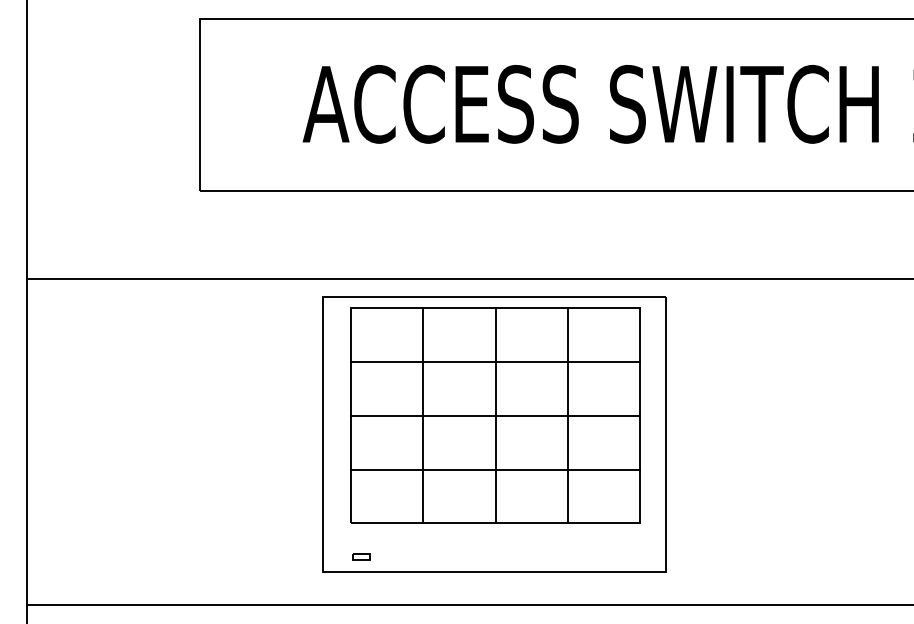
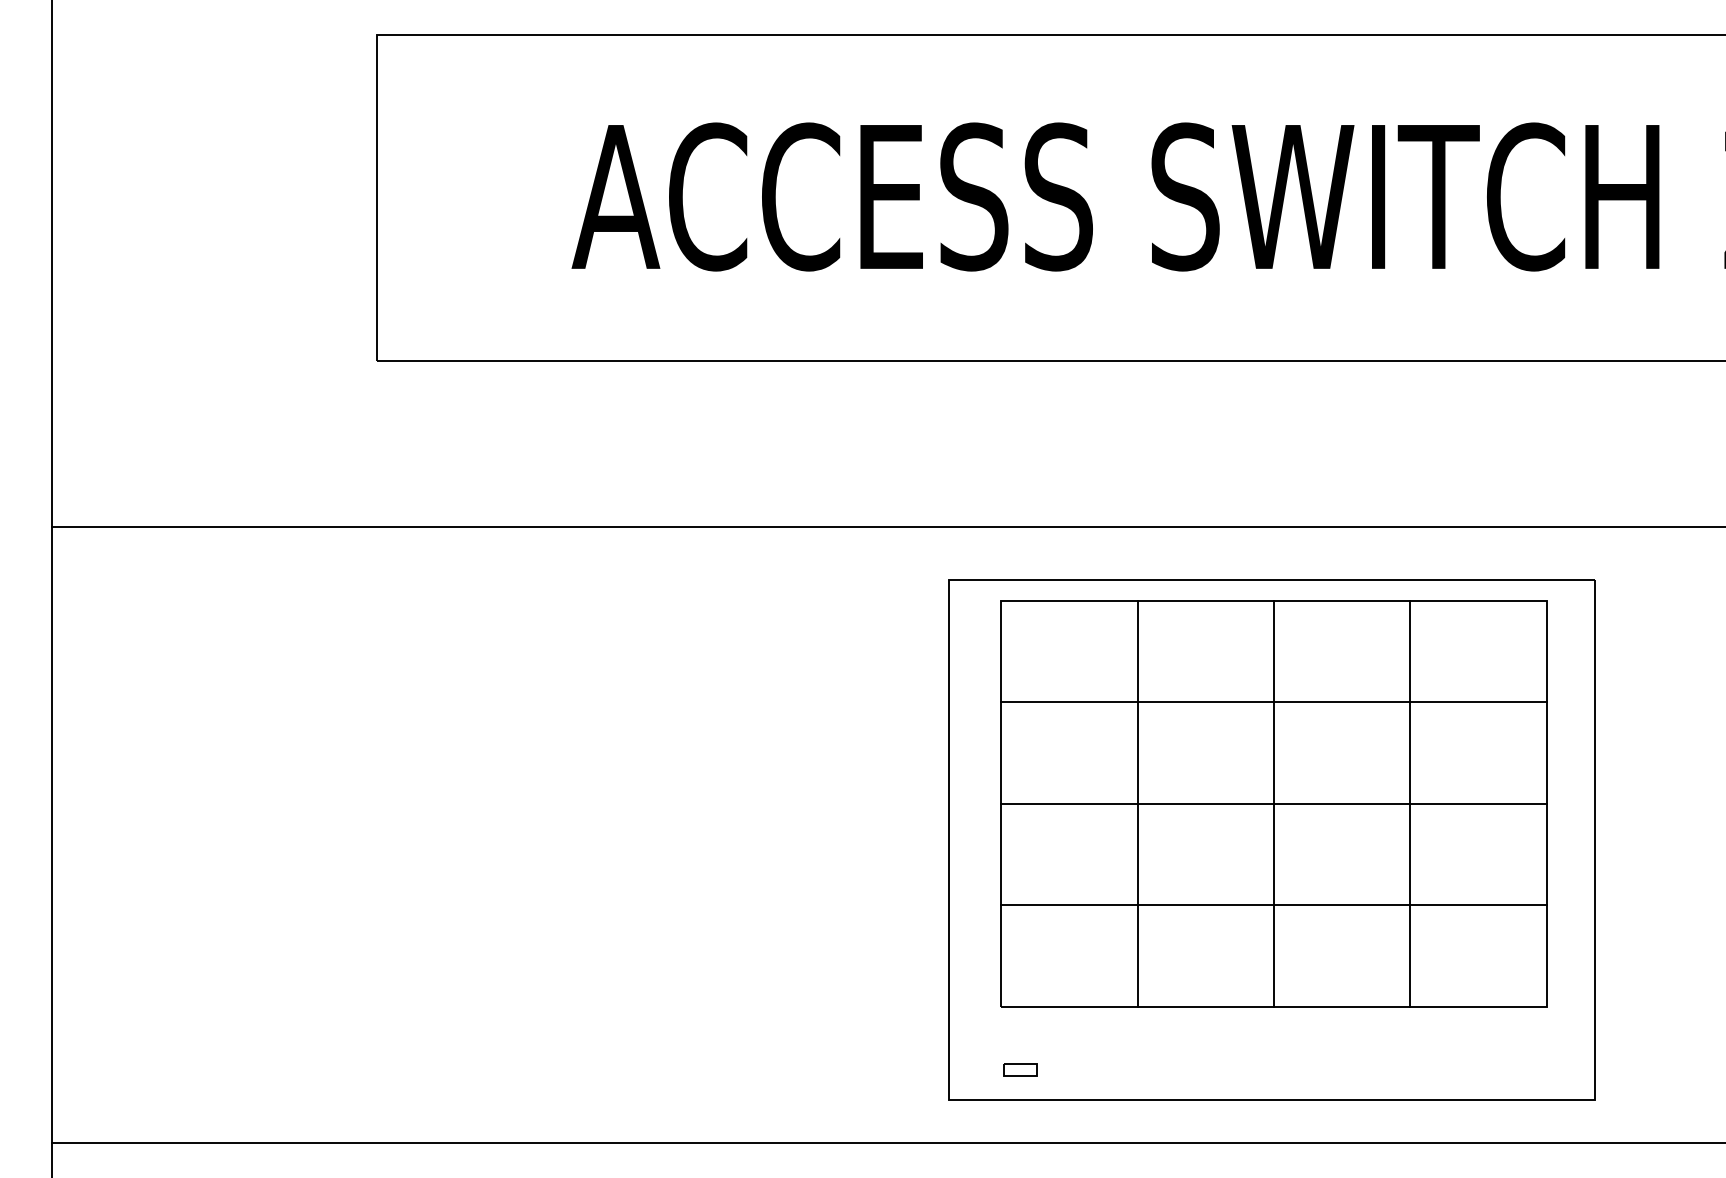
part: (494, 434) -> (1271, 839), moved

